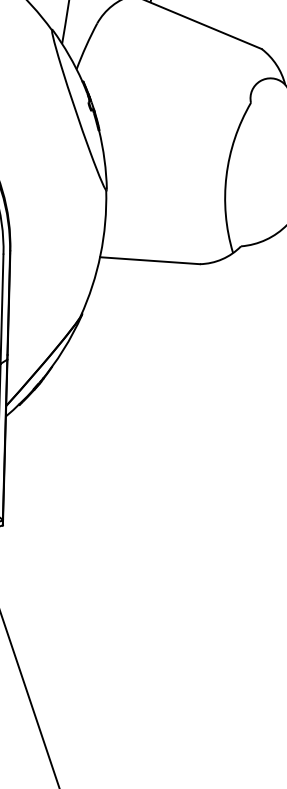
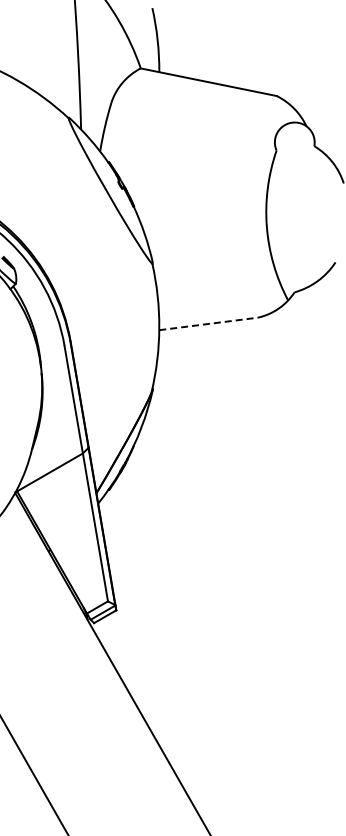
line: (149, 260) -> (208, 323), solid -> dashed

